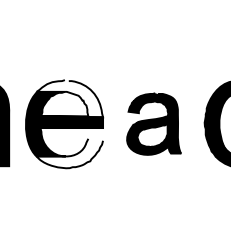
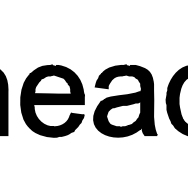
fill: (69, 98) -> (56, 80), added
part: (153, 123) -> (124, 100), size x1.43
fill: (69, 153) -> (56, 124), added

